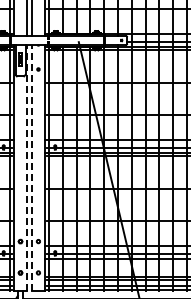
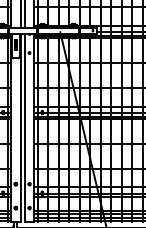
line: (26, 167) -> (20, 127), dashed -> solid
line: (32, 167) -> (24, 127), dashed -> solid

